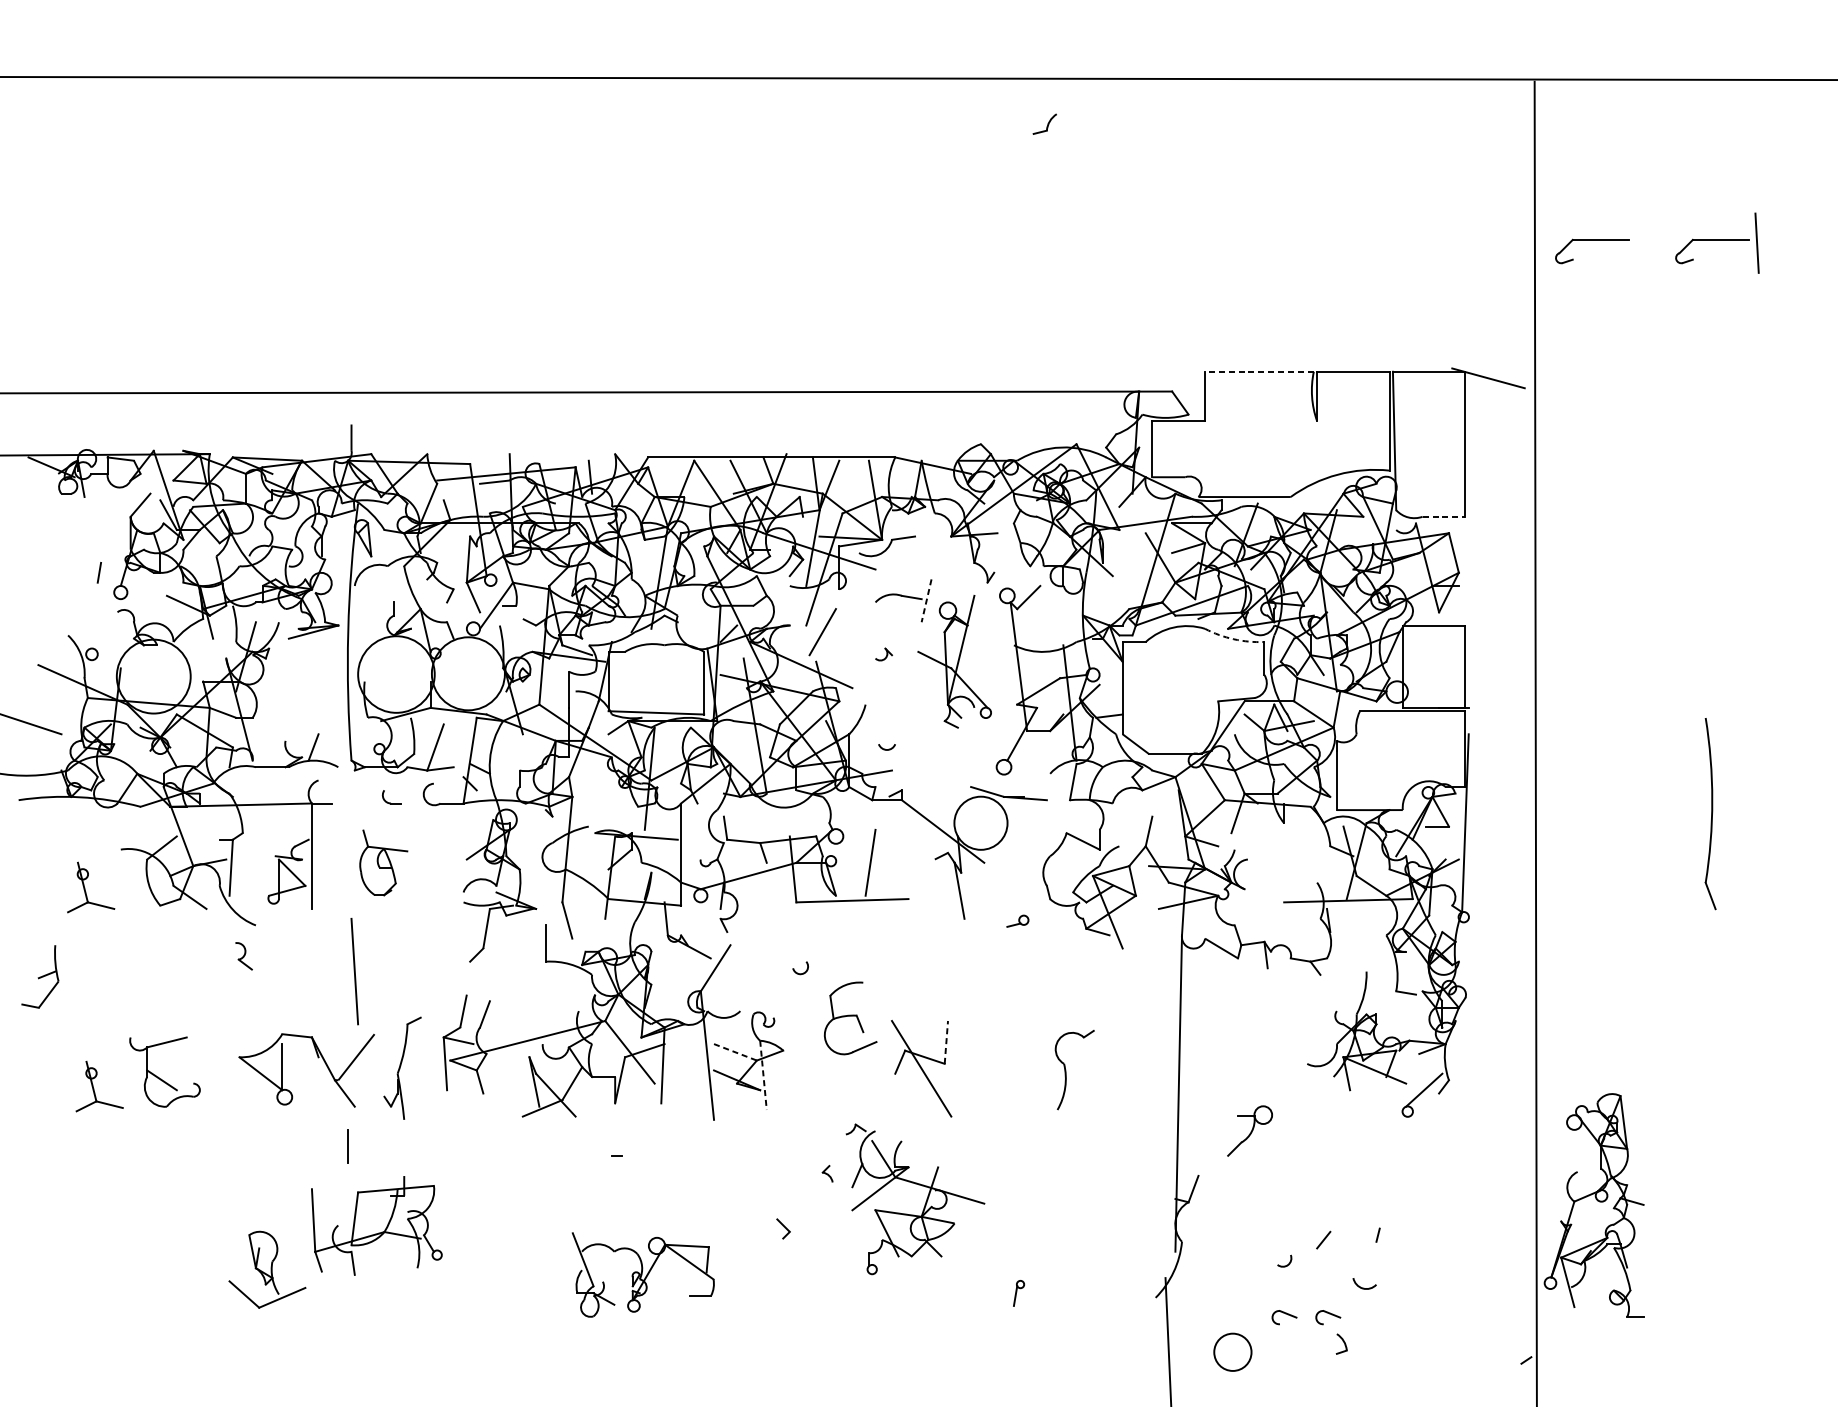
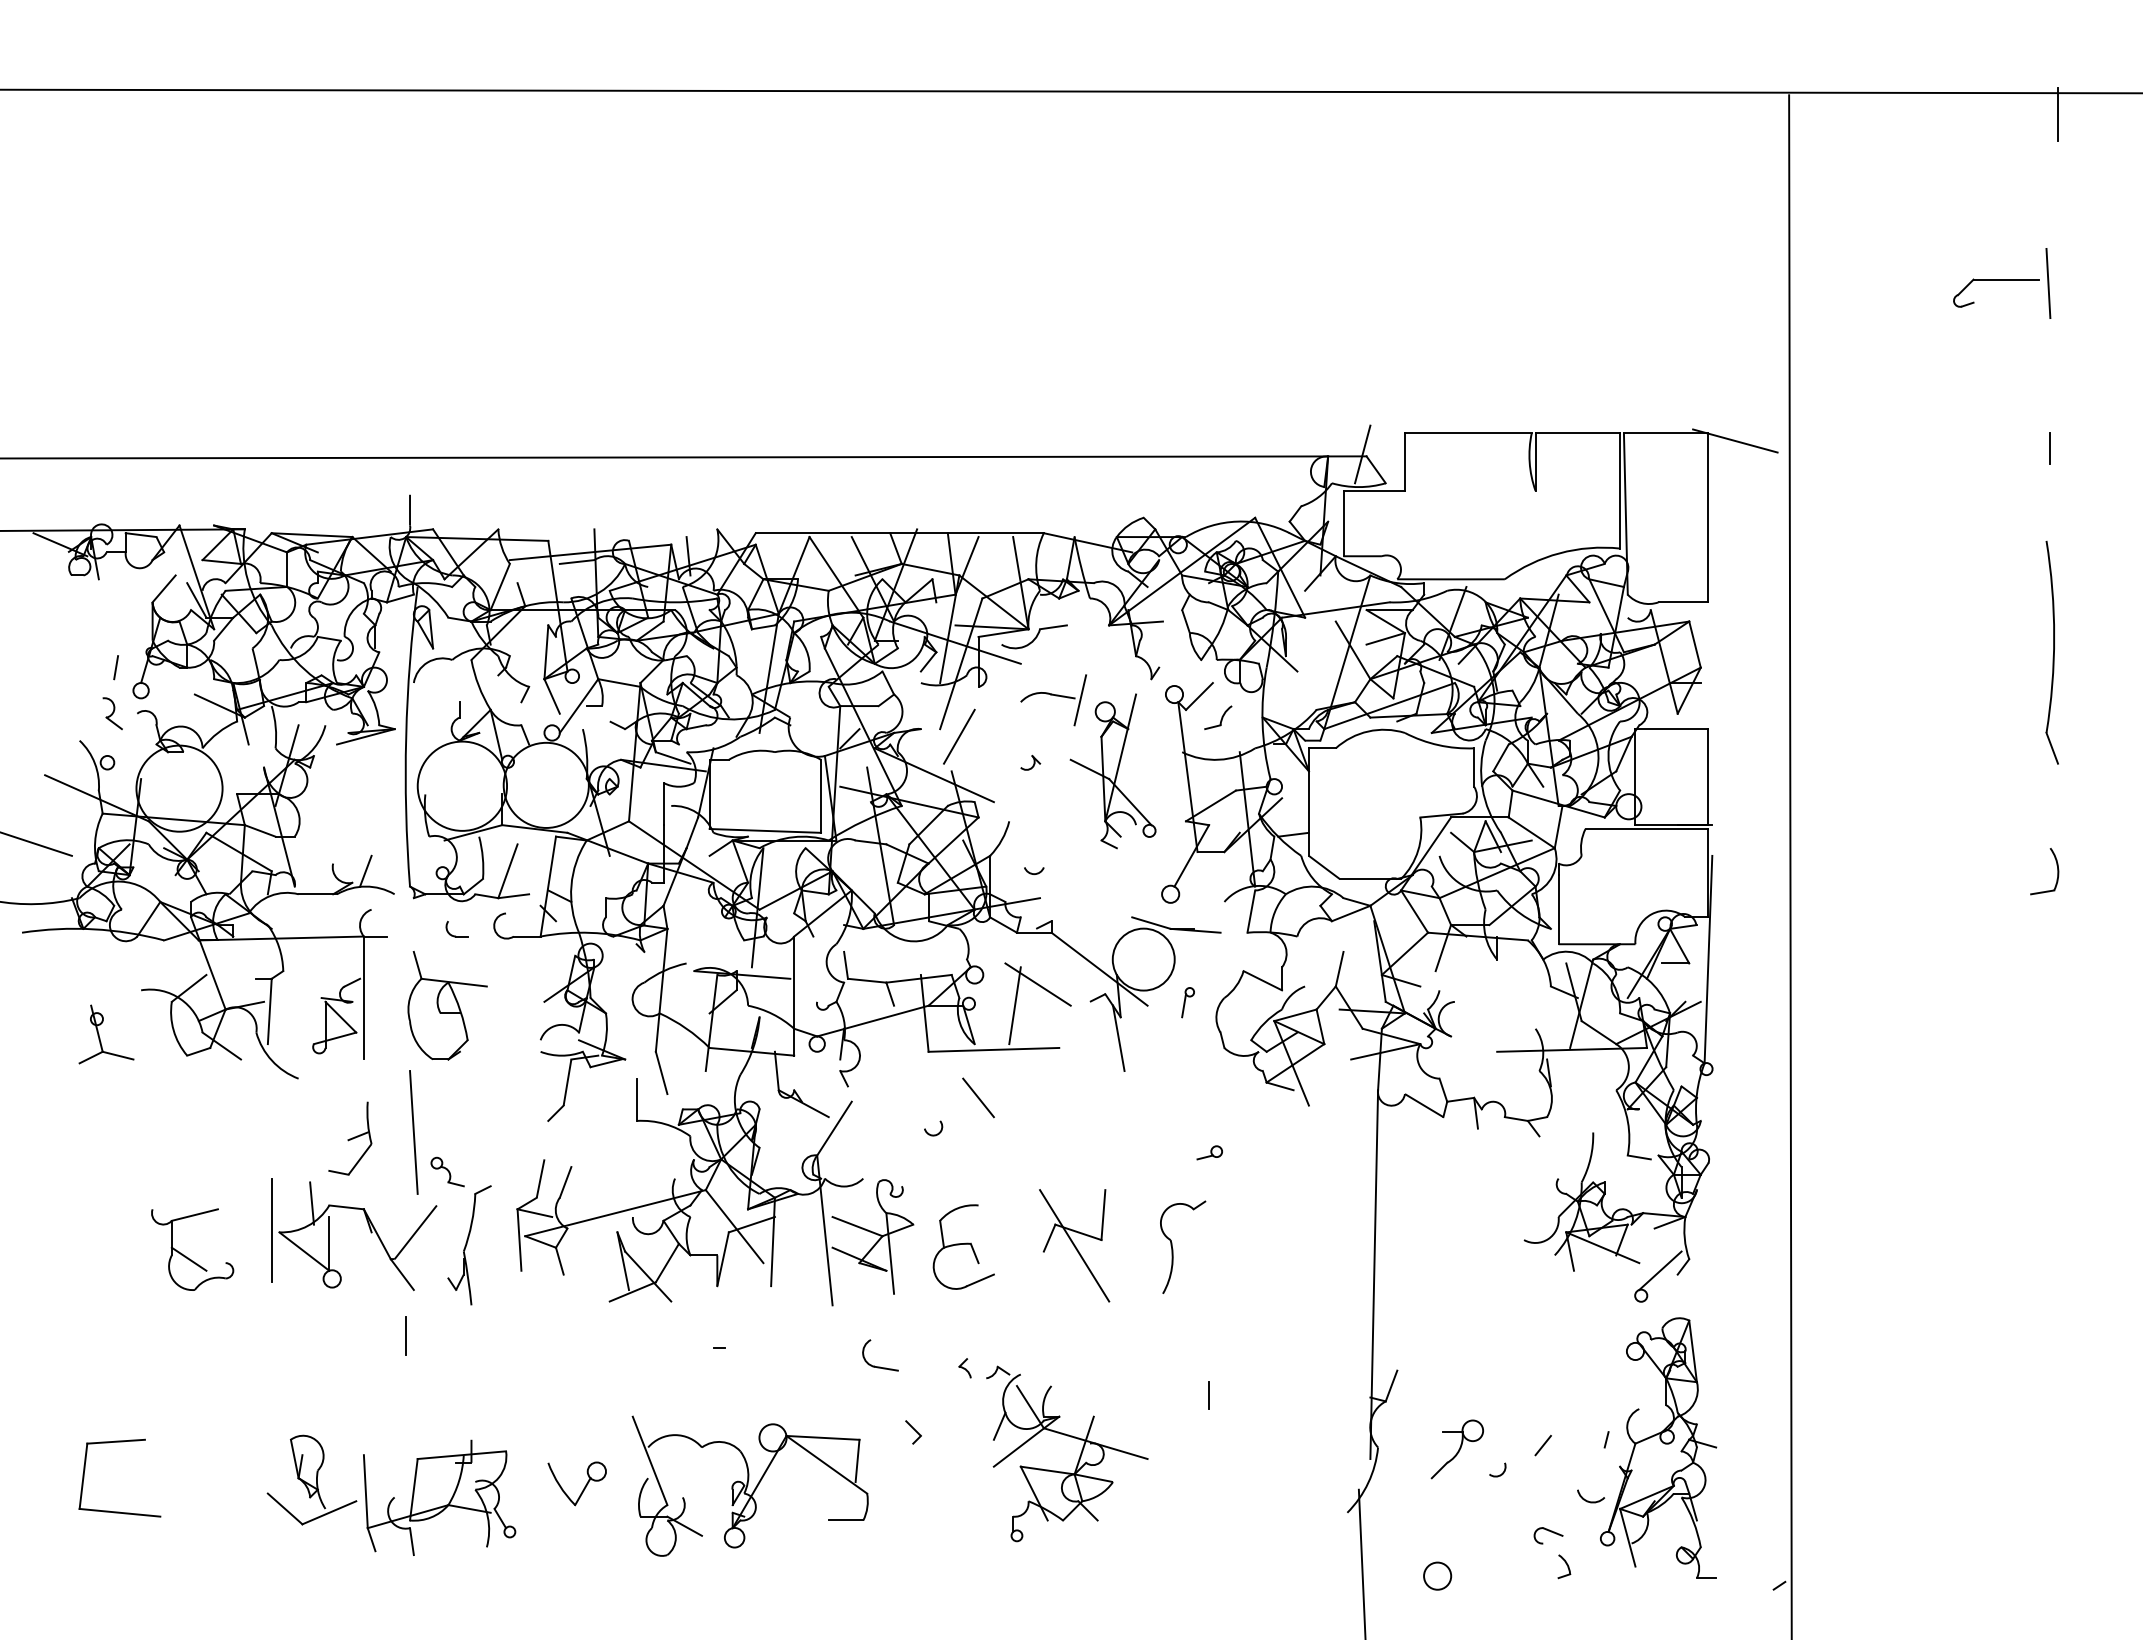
line: (1765, 98) -> (2058, 114), added
part: (1045, 123) -> (1218, 717), moved
part: (1592, 240) -> (1856, 280), removed
line: (1258, 371) -> (1467, 433), dashed -> solid
line: (1758, 384) -> (2049, 448), added
line: (1168, 389) -> (1362, 454), added
line: (1444, 516) -> (1683, 602), dashed -> solid
line: (926, 600) -> (1080, 700), dashed -> solid
arc: (1233, 639) -> (1438, 745), dashed -> solid
part: (1764, 747) -> (2057, 871), added
part: (1709, 813) -> (2051, 652), moved
line: (889, 844) -> (1037, 984), added
part: (383, 862) -> (447, 1005), size x1.43
part: (1017, 920) -> (1209, 1152), moved
line: (839, 941) -> (978, 1097), added
part: (243, 956) -> (112, 713), moved
part: (40, 976) -> (350, 1138), moved
part: (383, 1005) -> (447, 1171), added
part: (850, 1017) -> (963, 1246), moved
line: (266, 1032) -> (311, 1203), added
line: (946, 1041) -> (1103, 1214), dashed -> solid
line: (735, 1052) -> (857, 1226), dashed -> solid
line: (232, 1055) -> (271, 1230), added
part: (1066, 1071) -> (1173, 1249), moved
line: (763, 1075) -> (890, 1253), dashed -> solid
part: (94, 1089) -> (110, 1269), removed
part: (1249, 1131) -> (1456, 1449), moved
part: (755, 1172) -> (880, 1366), added
line: (1037, 1197) -> (1209, 1395), added
part: (925, 1201) -> (1079, 1456), moved
part: (1594, 1204) -> (1658, 1447), moved
part: (376, 1225) -> (439, 1497), moved
part: (642, 1274) -> (749, 1485), size x1.43
part: (501, 1275) -> (584, 1486), added
part: (1018, 1293) -> (1187, 1002), moved
part: (102, 1296) -> (119, 1511), added
part: (1284, 1317) -> (1497, 1535), removed
circle: (1232, 1351) -> (1437, 1575), size x0.62

